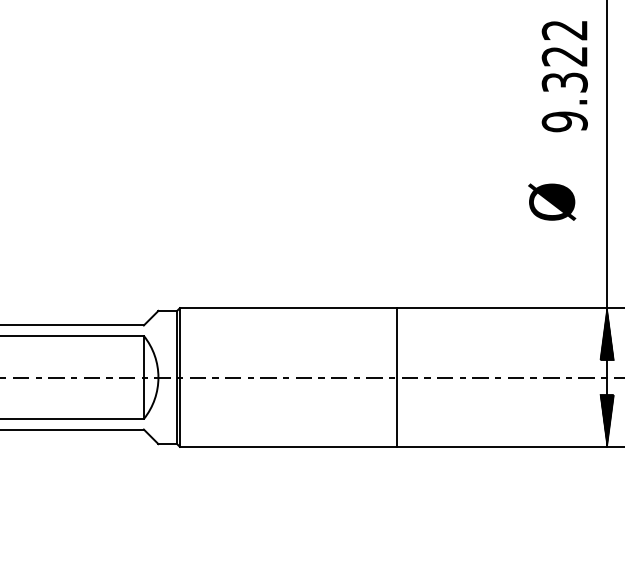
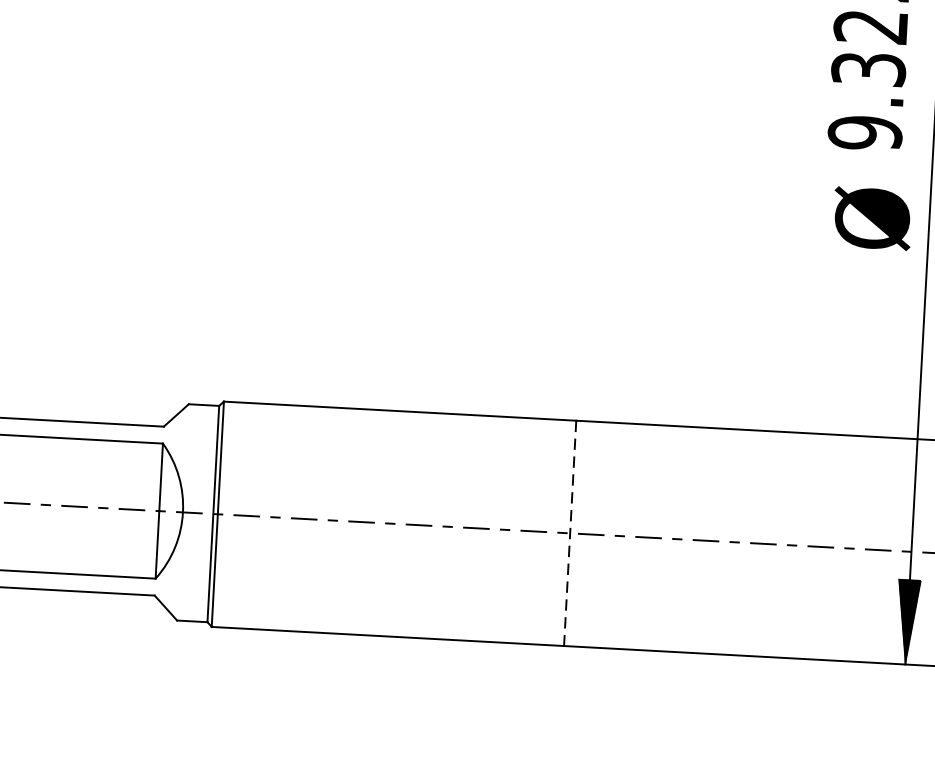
text: (552, 201) -> (873, 217), moved
hatch: (607, 334) -> (915, 482), removed
line: (396, 378) -> (569, 534), solid -> dashed

